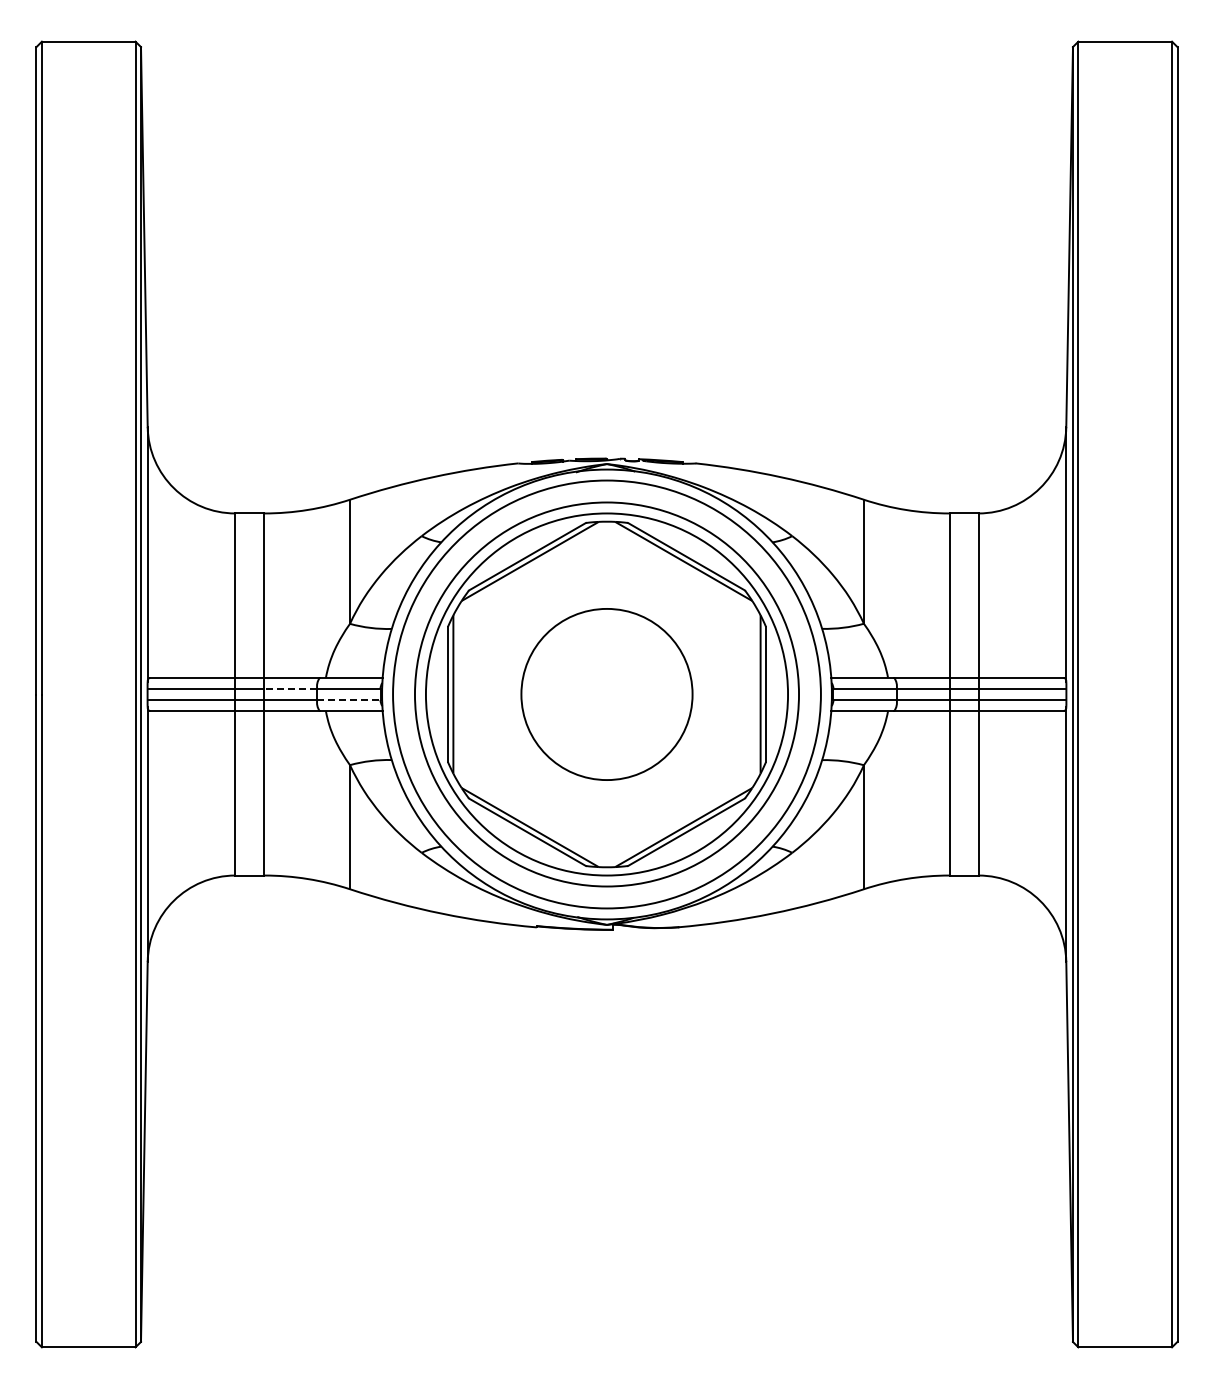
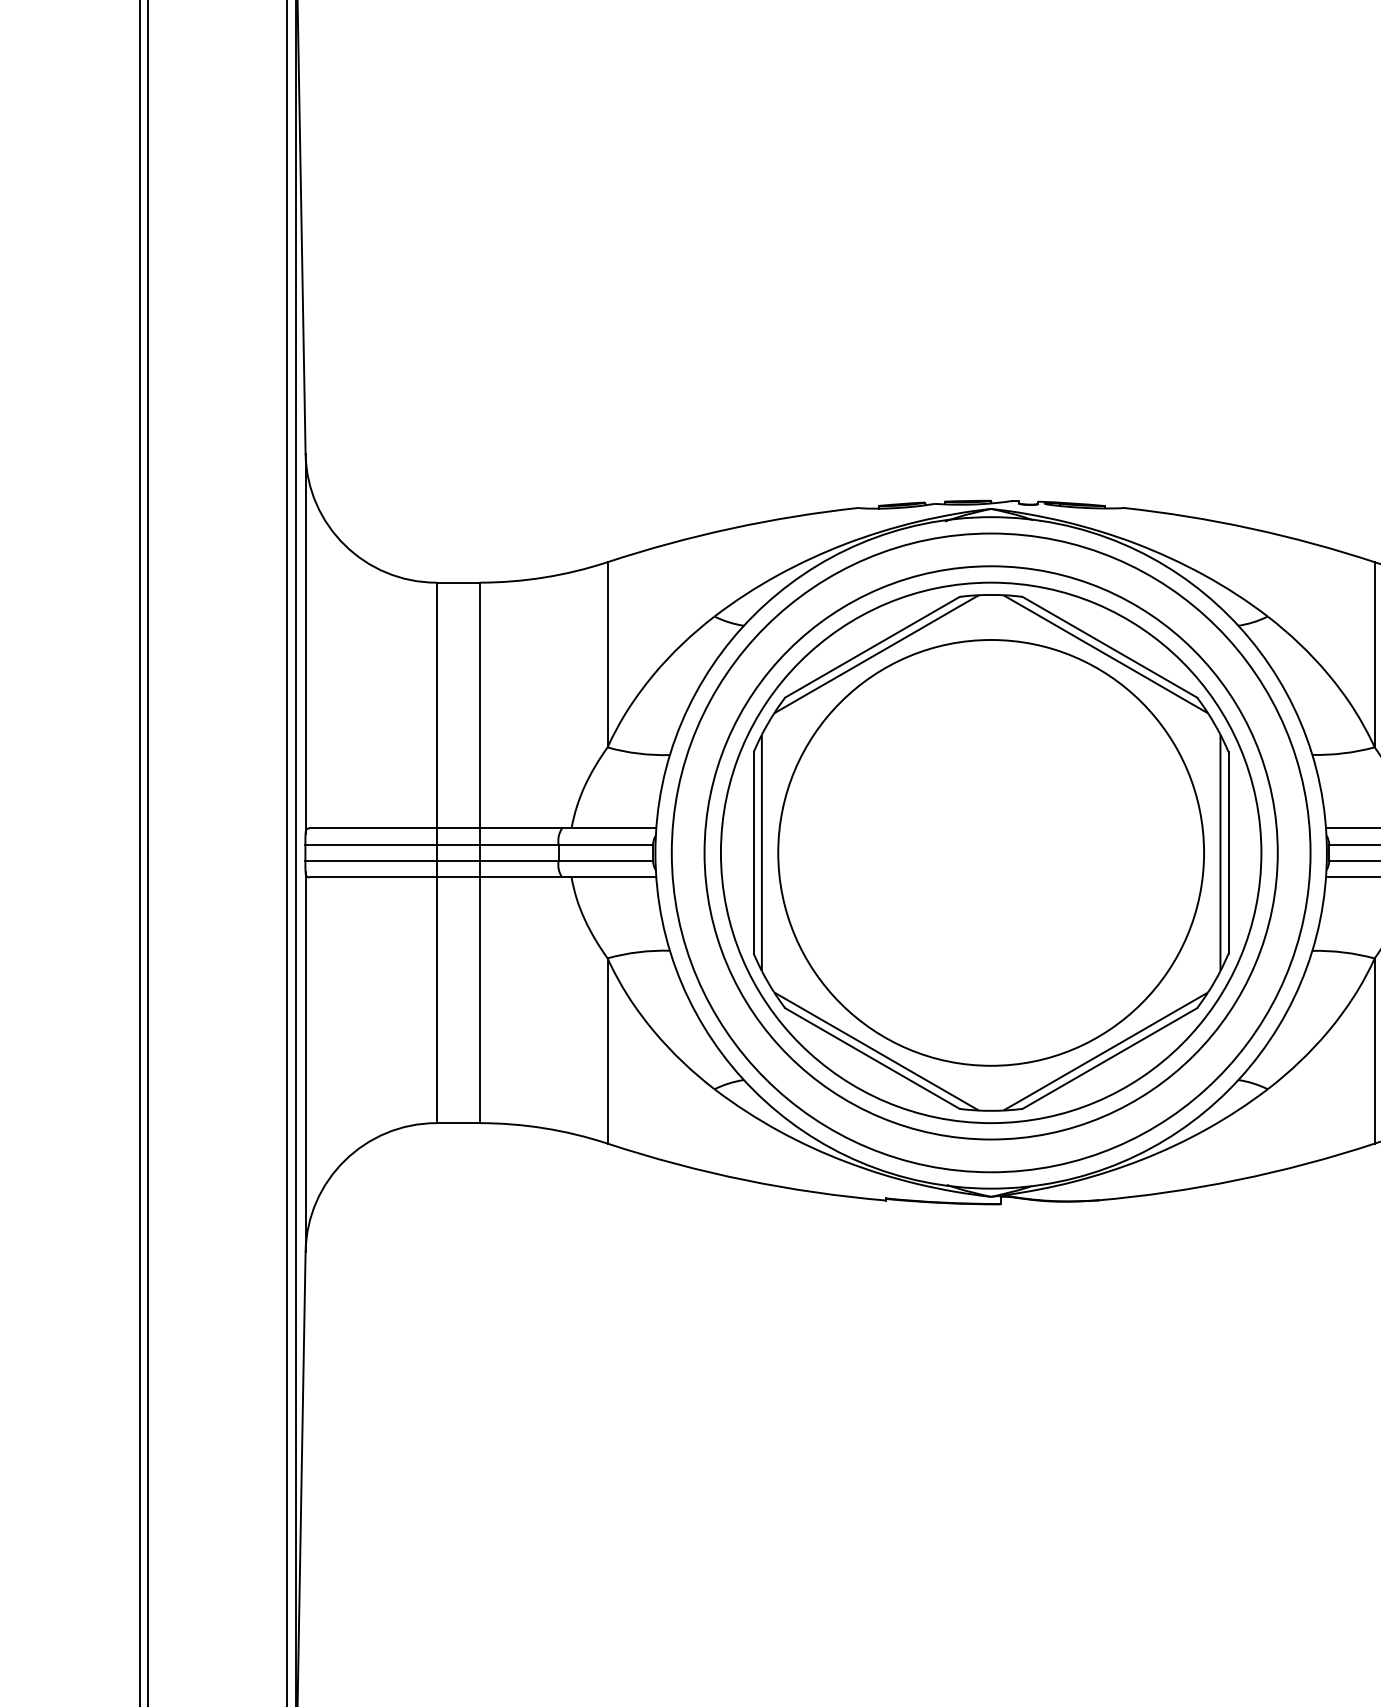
line: (290, 689) -> (518, 845), dashed -> solid
circle: (606, 694) -> (990, 852), size x1.67
line: (348, 699) -> (605, 860), dashed -> solid

